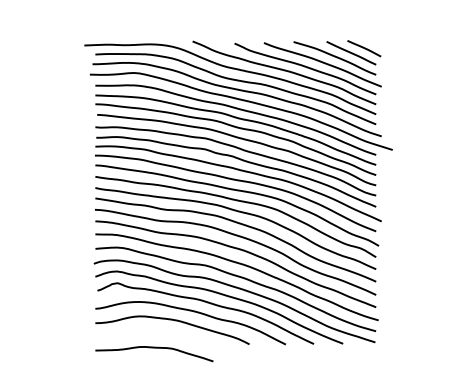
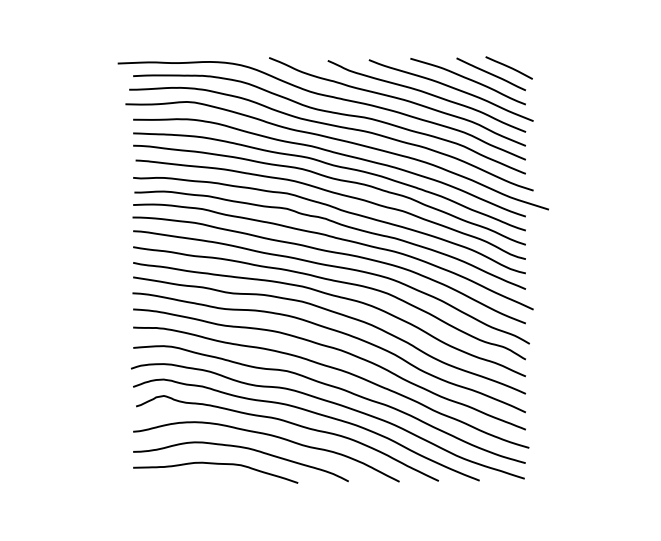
curve: (154, 348) -> (215, 464), moved

